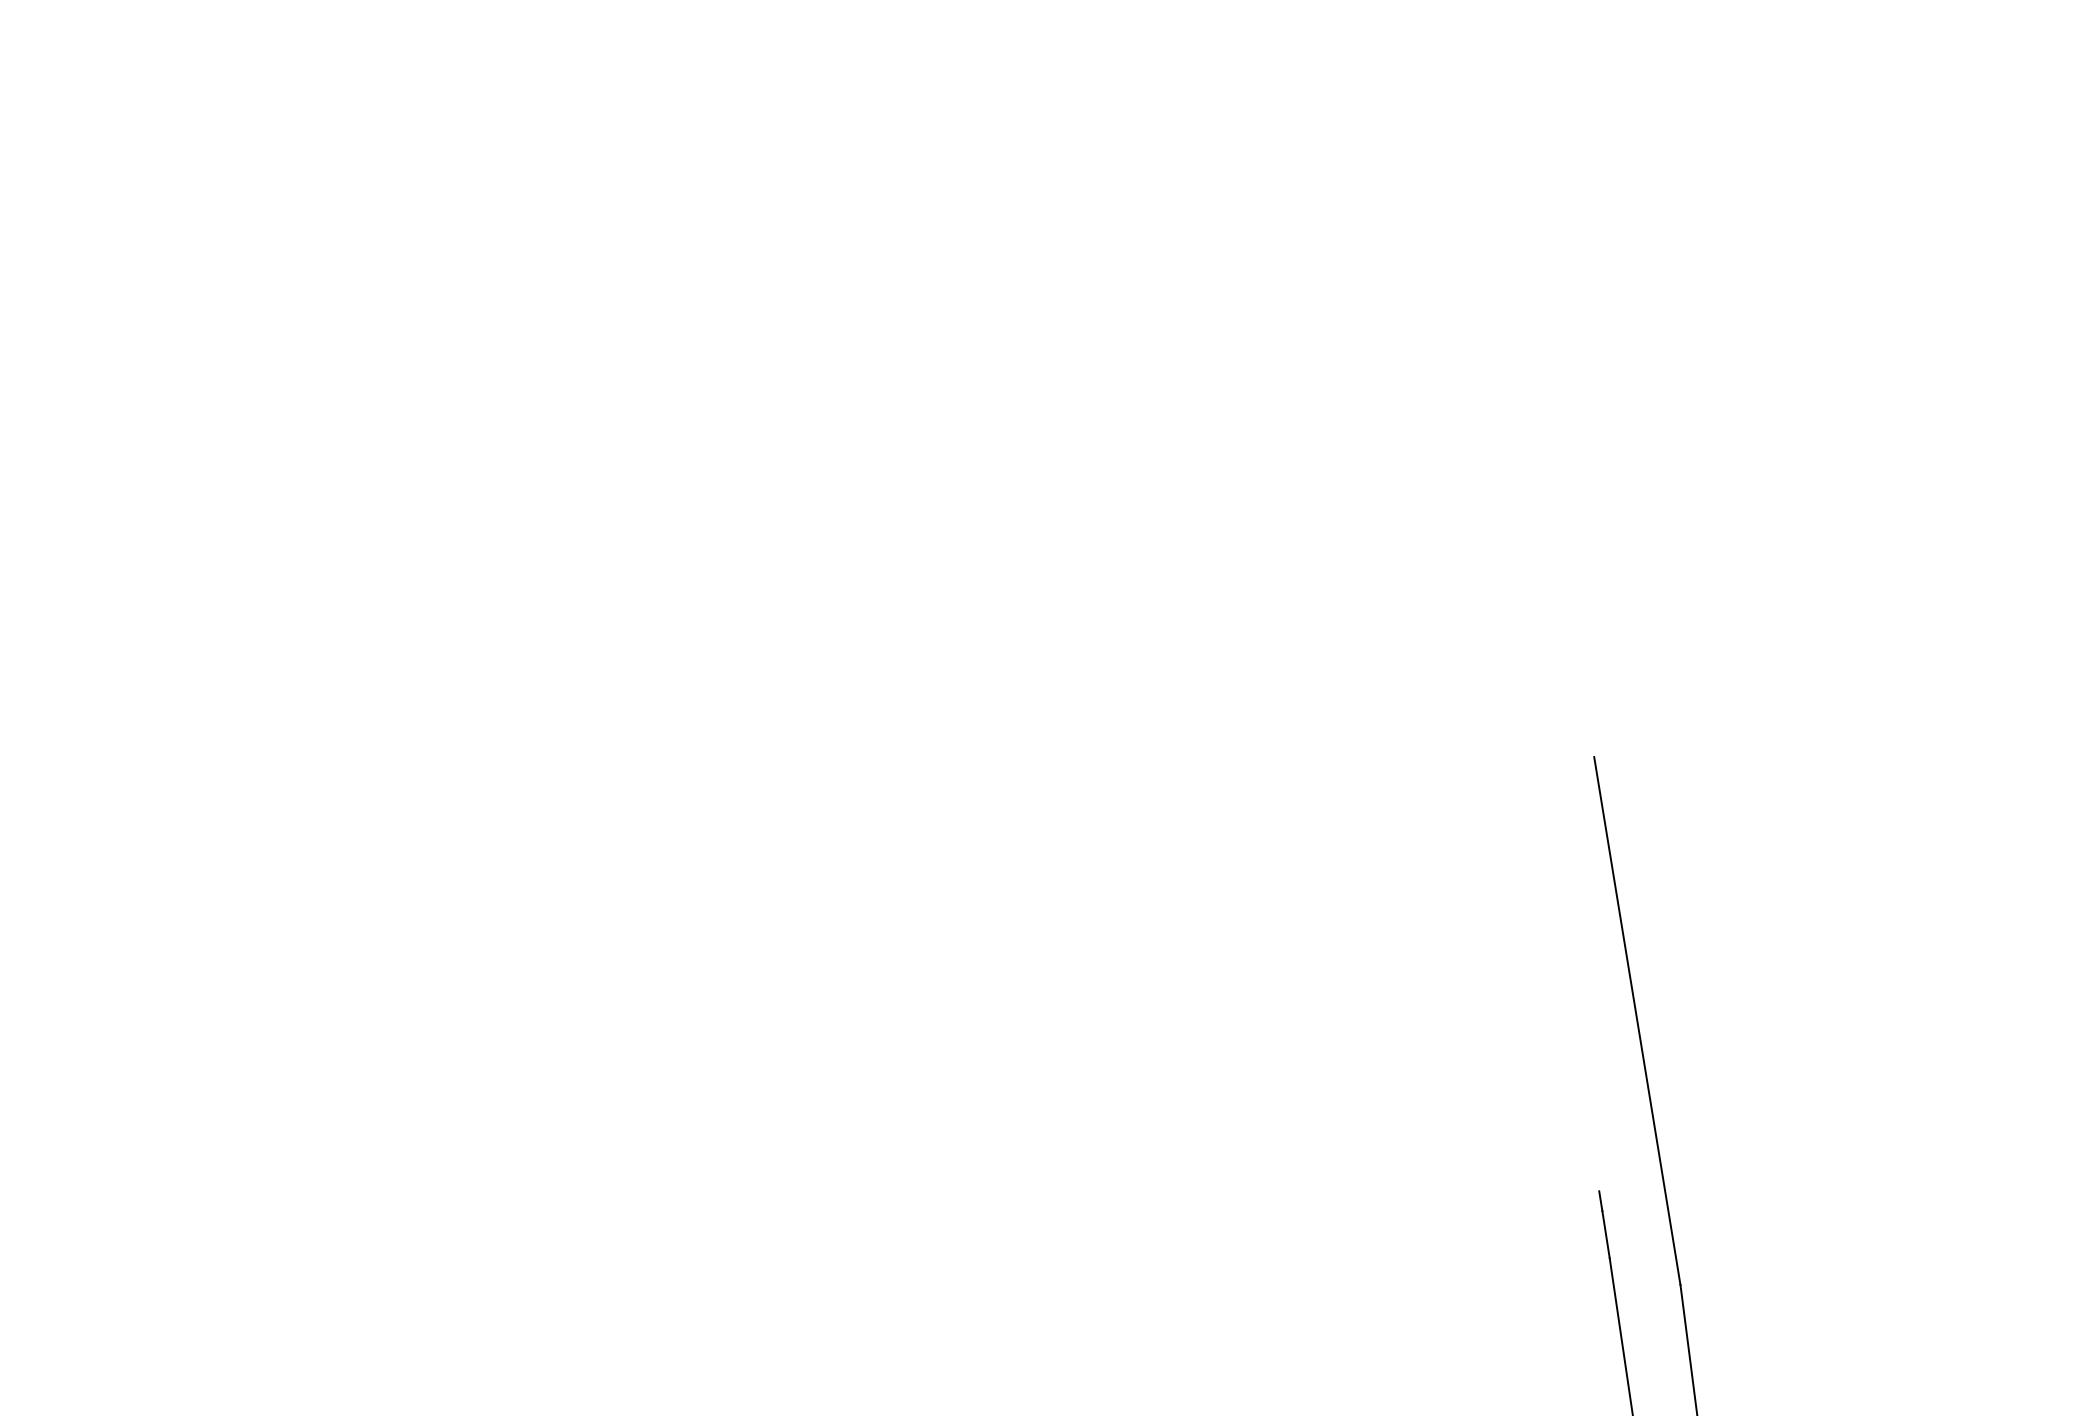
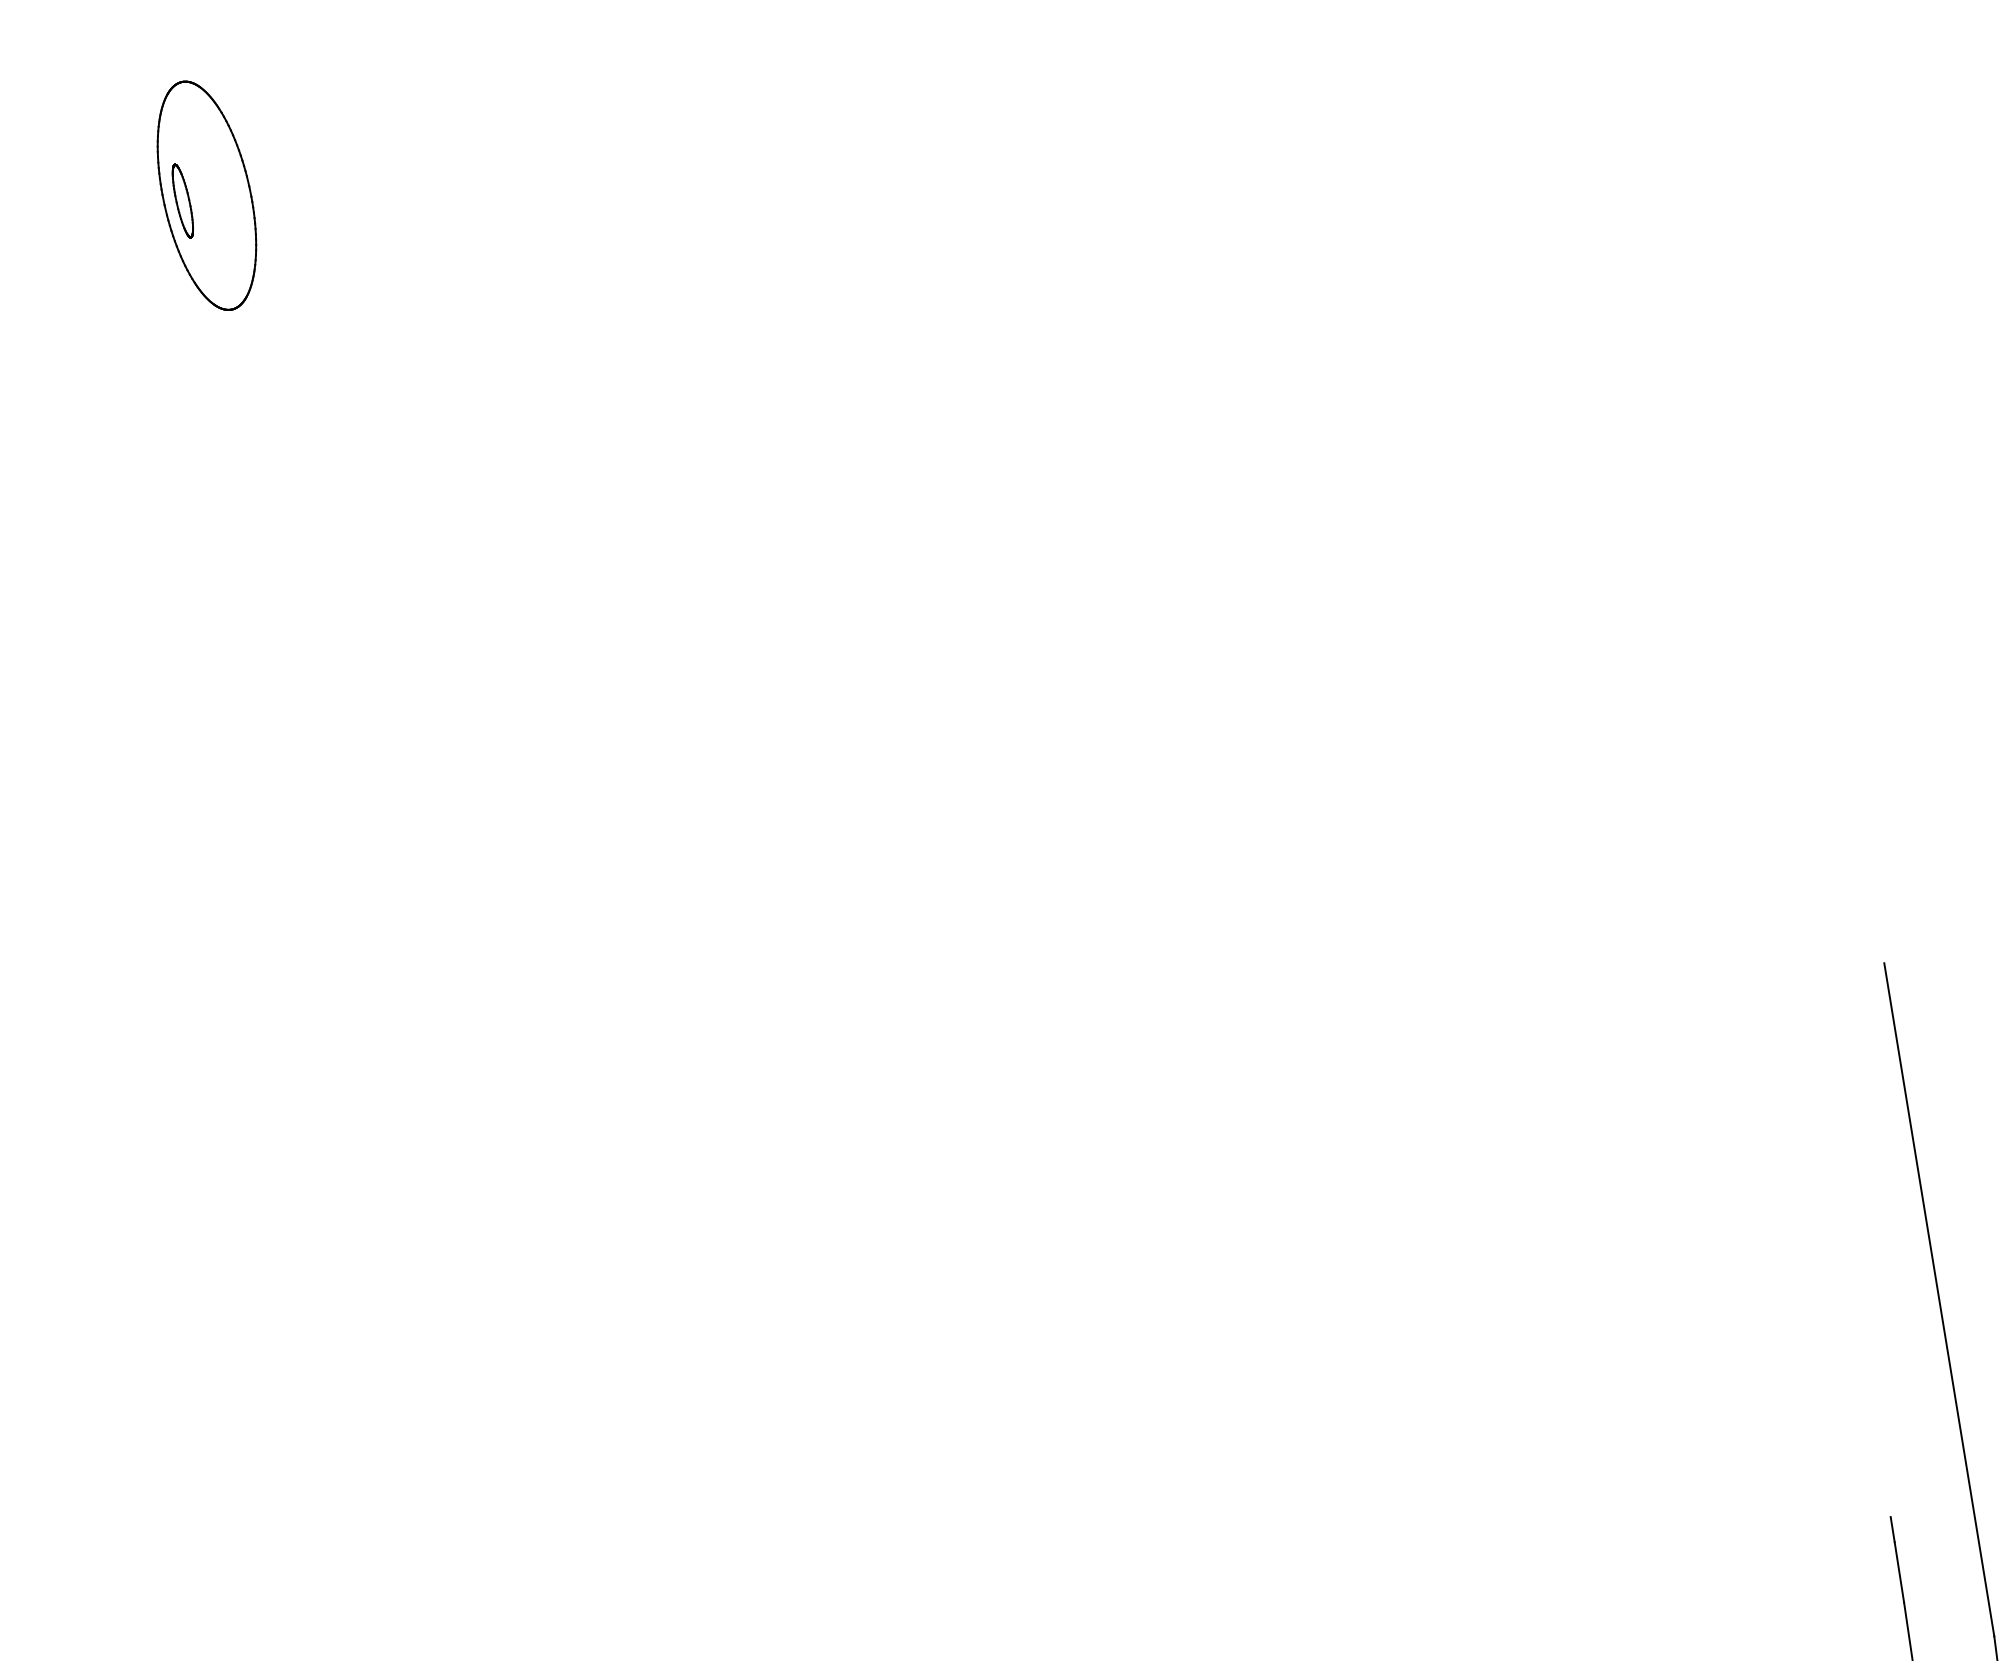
part: (278, 154) -> (206, 194), added

